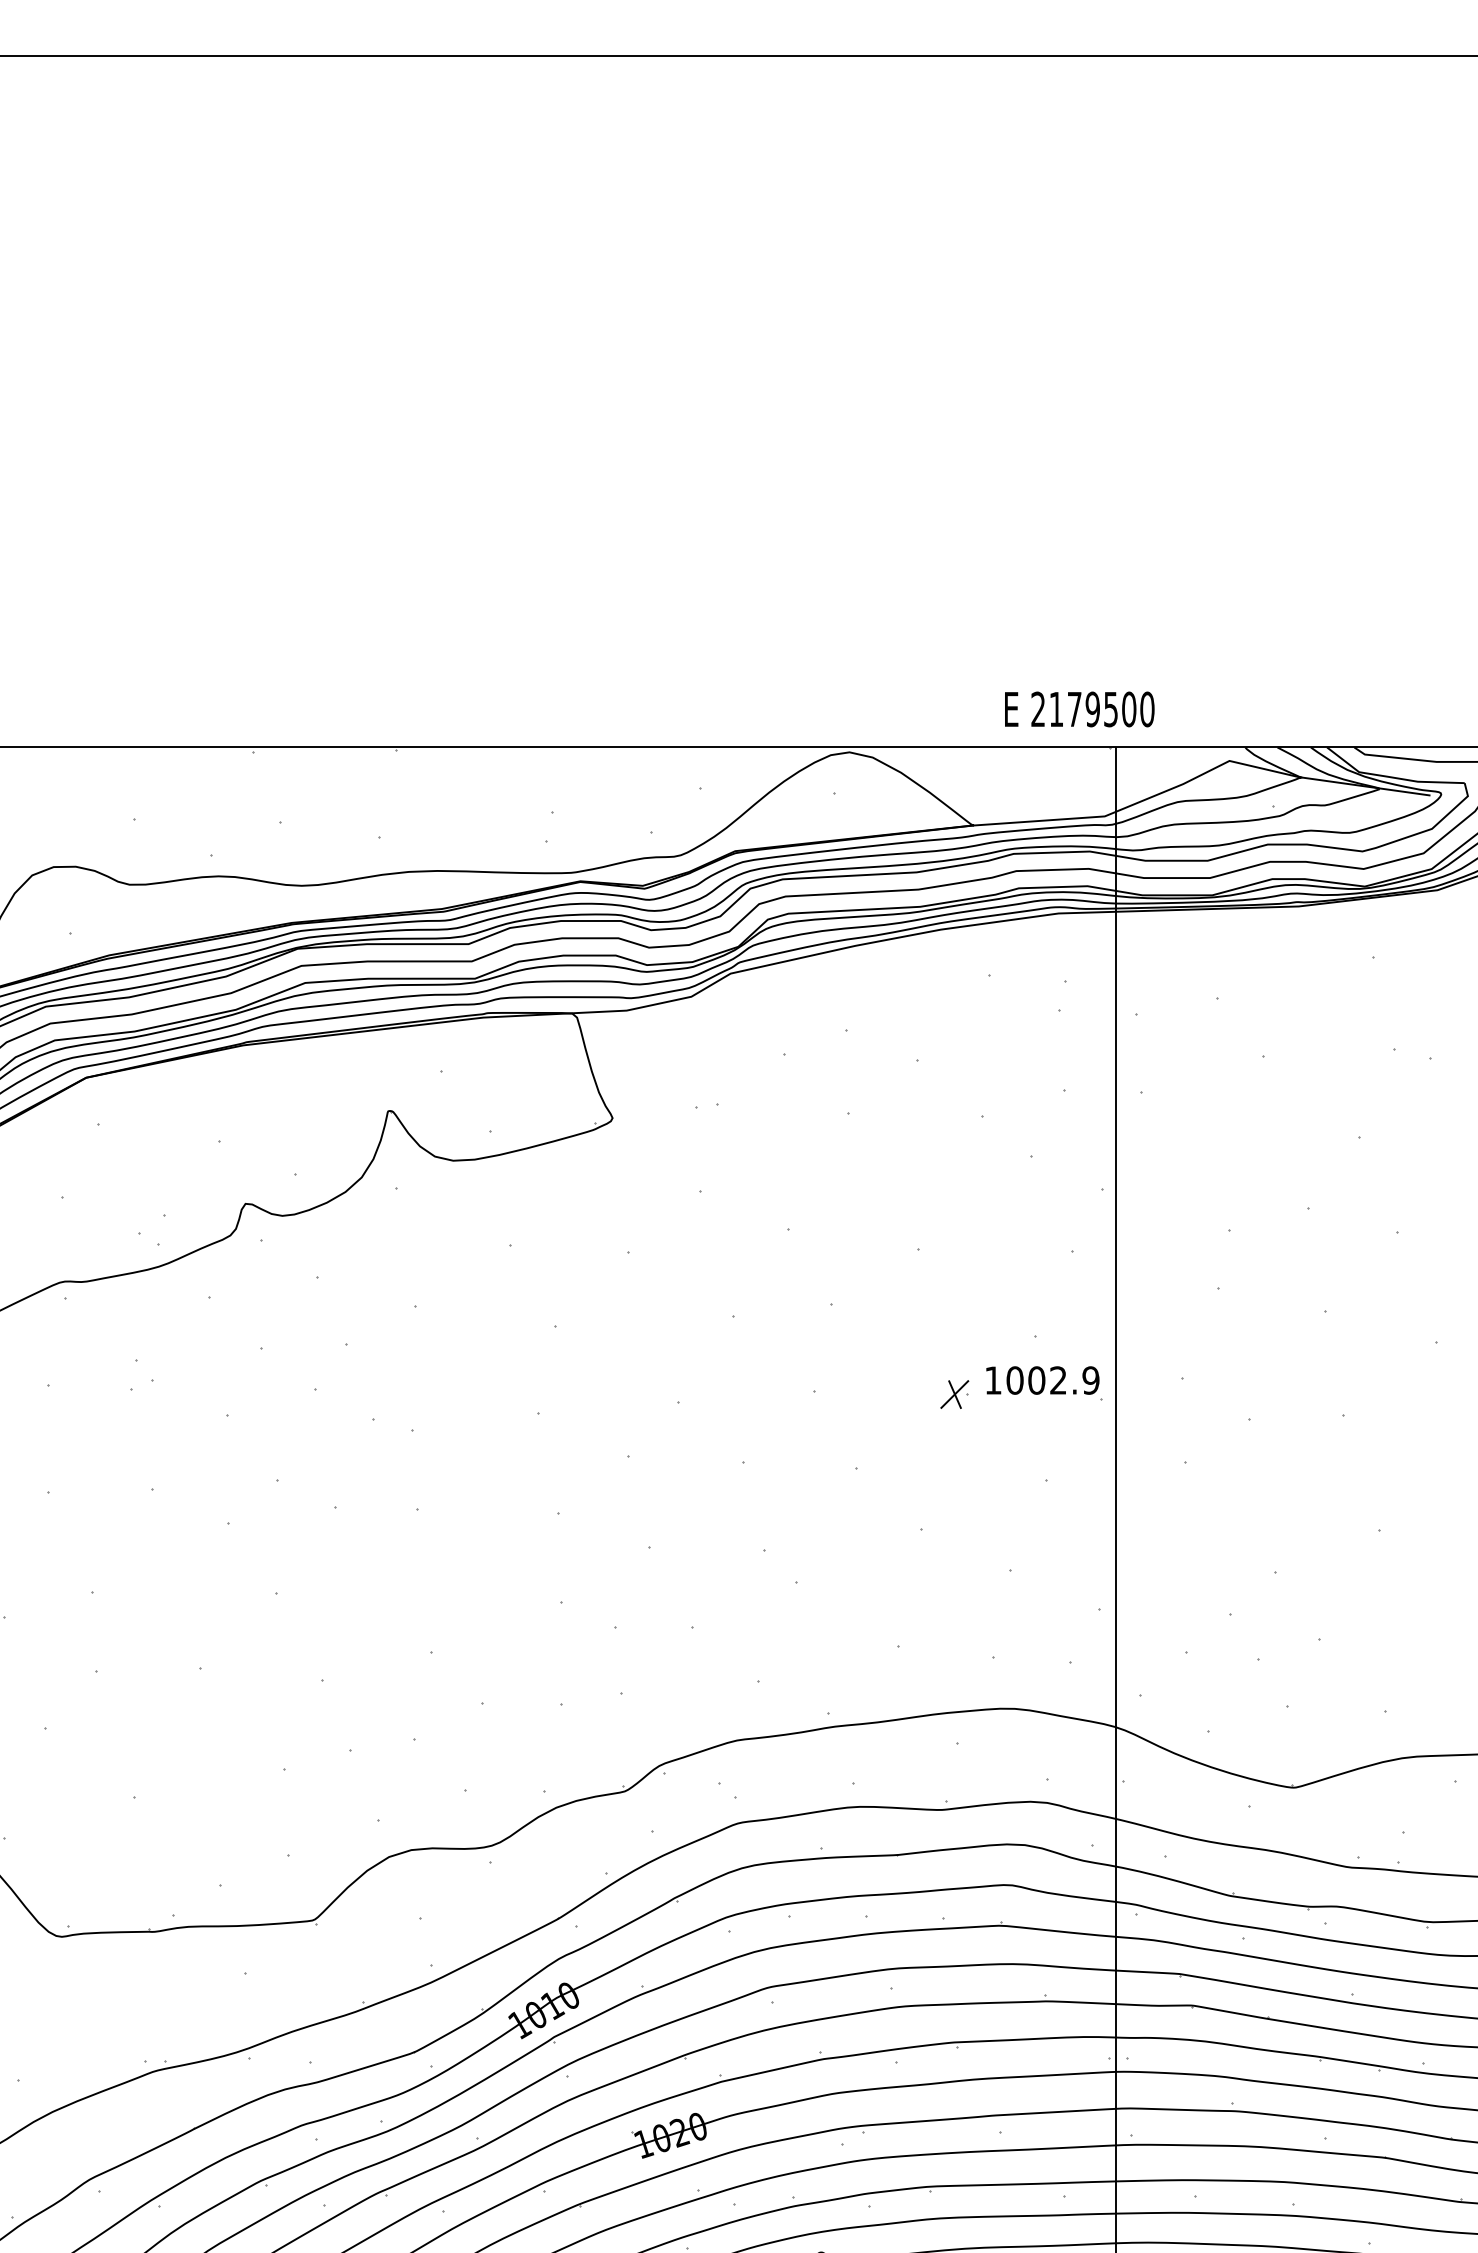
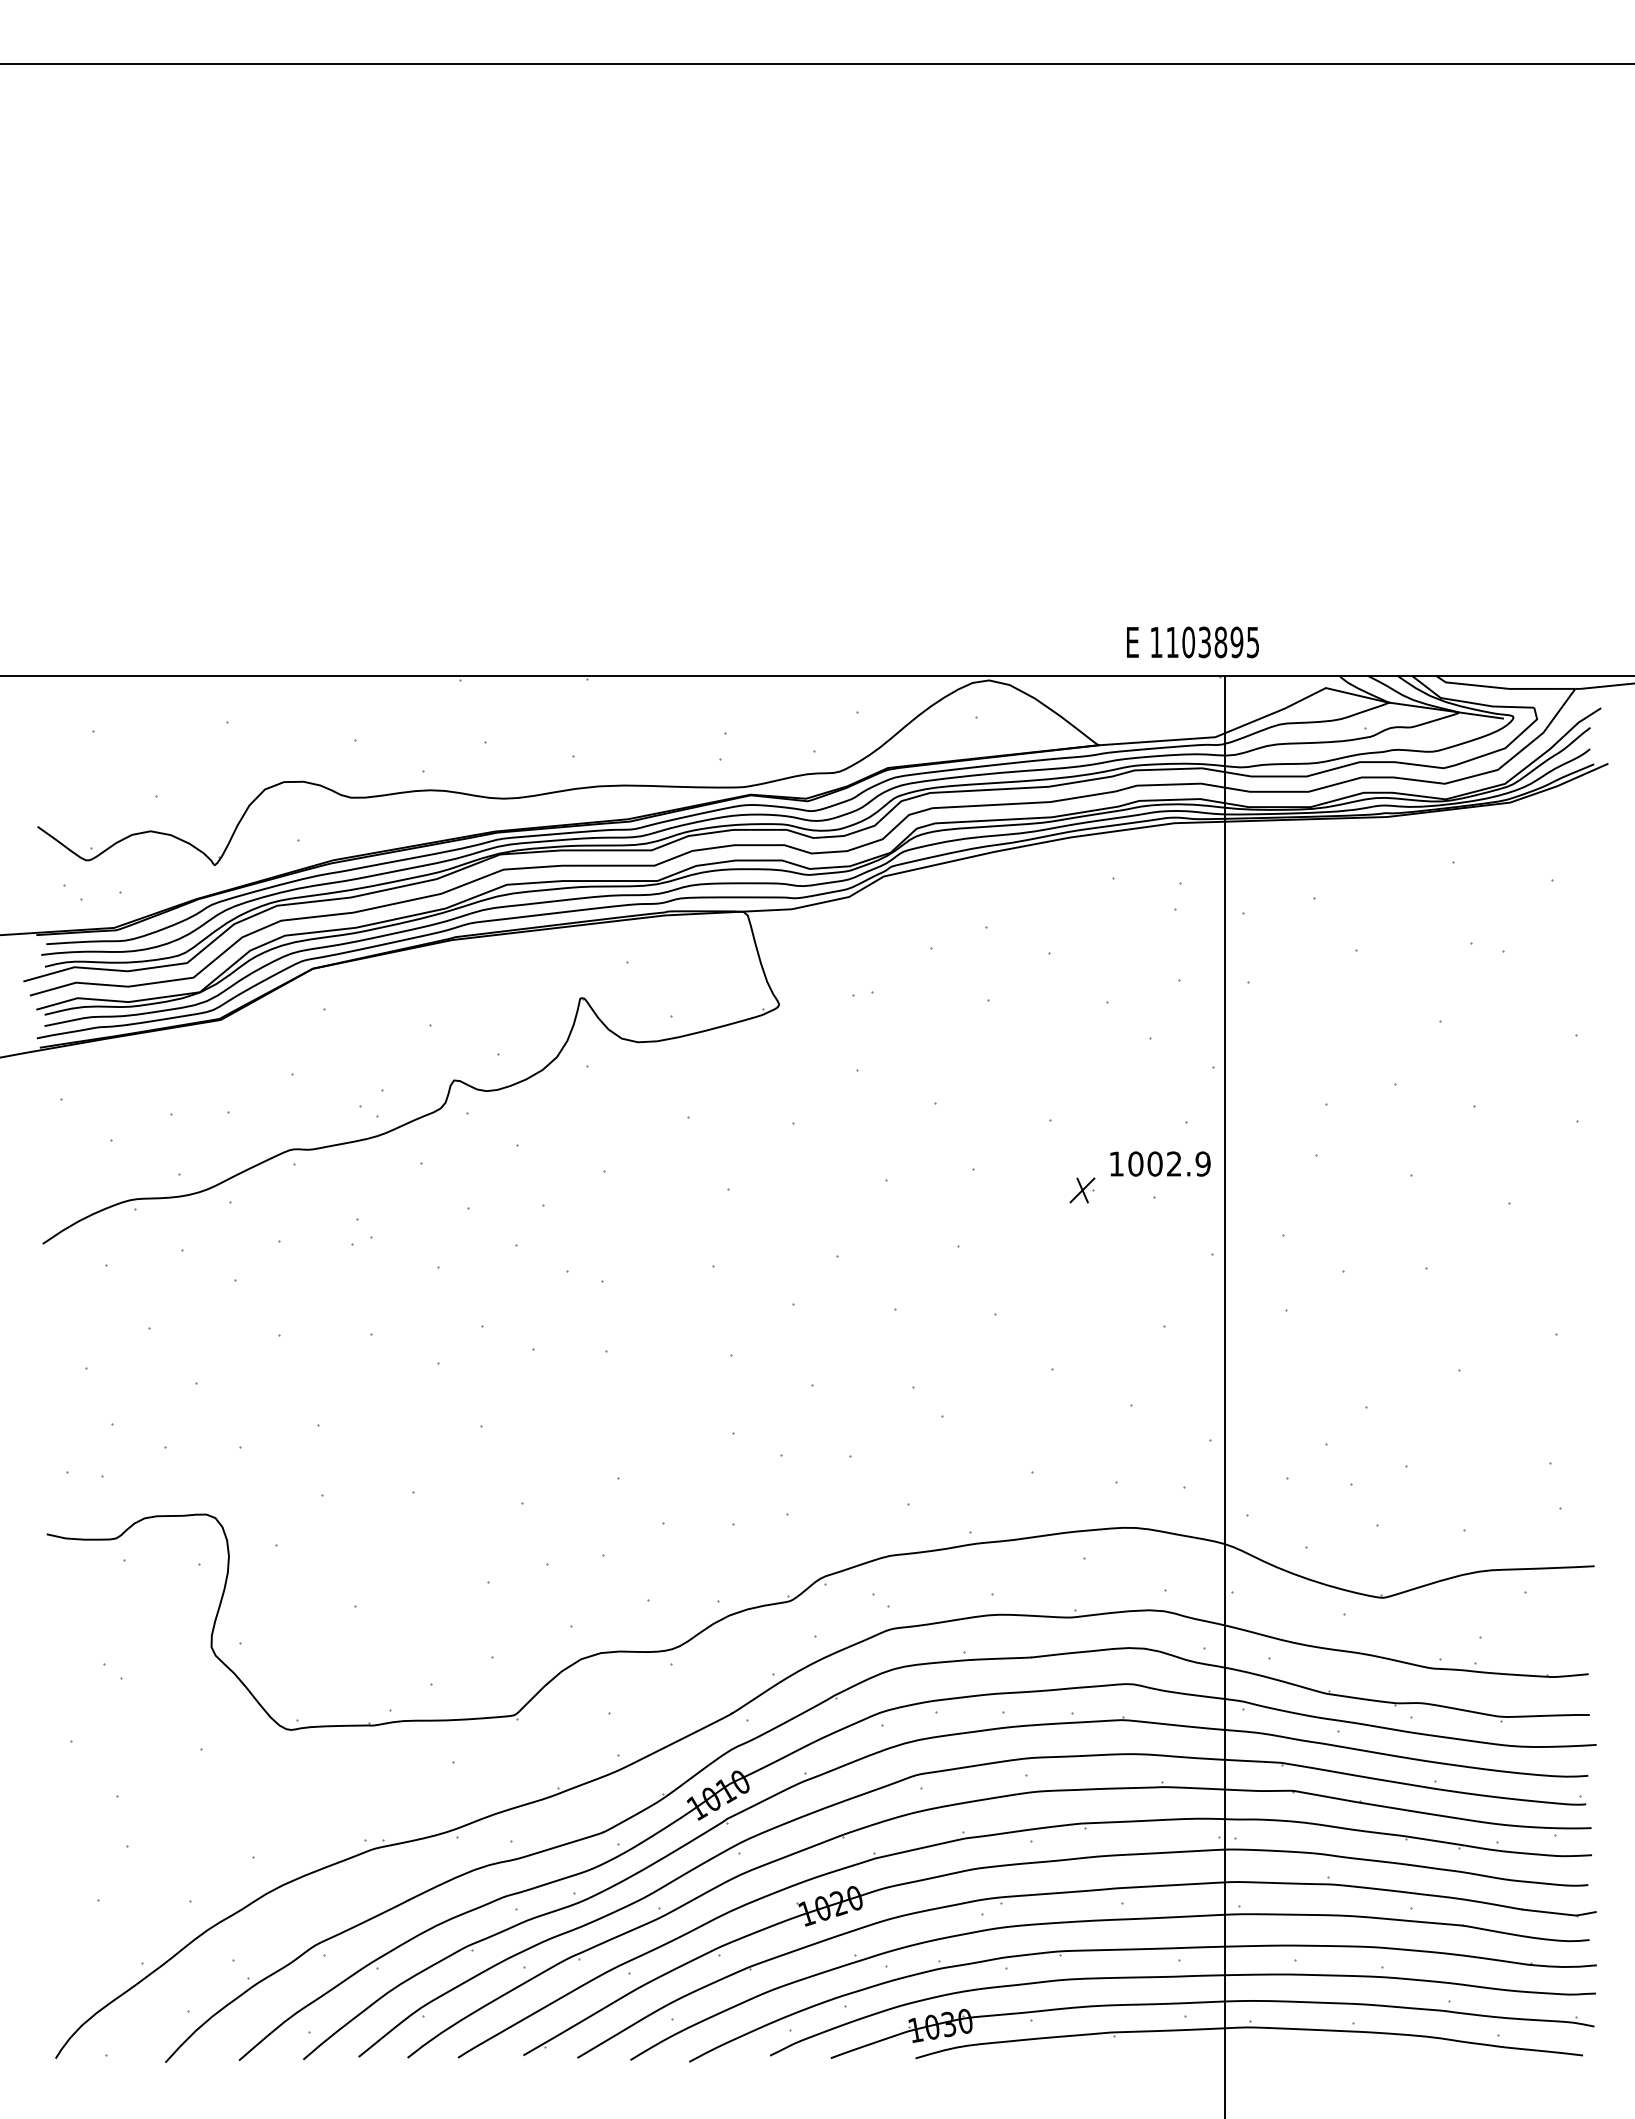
text: (1092, 709) -> (1204, 642), 2179500 -> 1103895
text: (1042, 1379) -> (1160, 1163), moved
part: (954, 1394) -> (1082, 1190), moved

